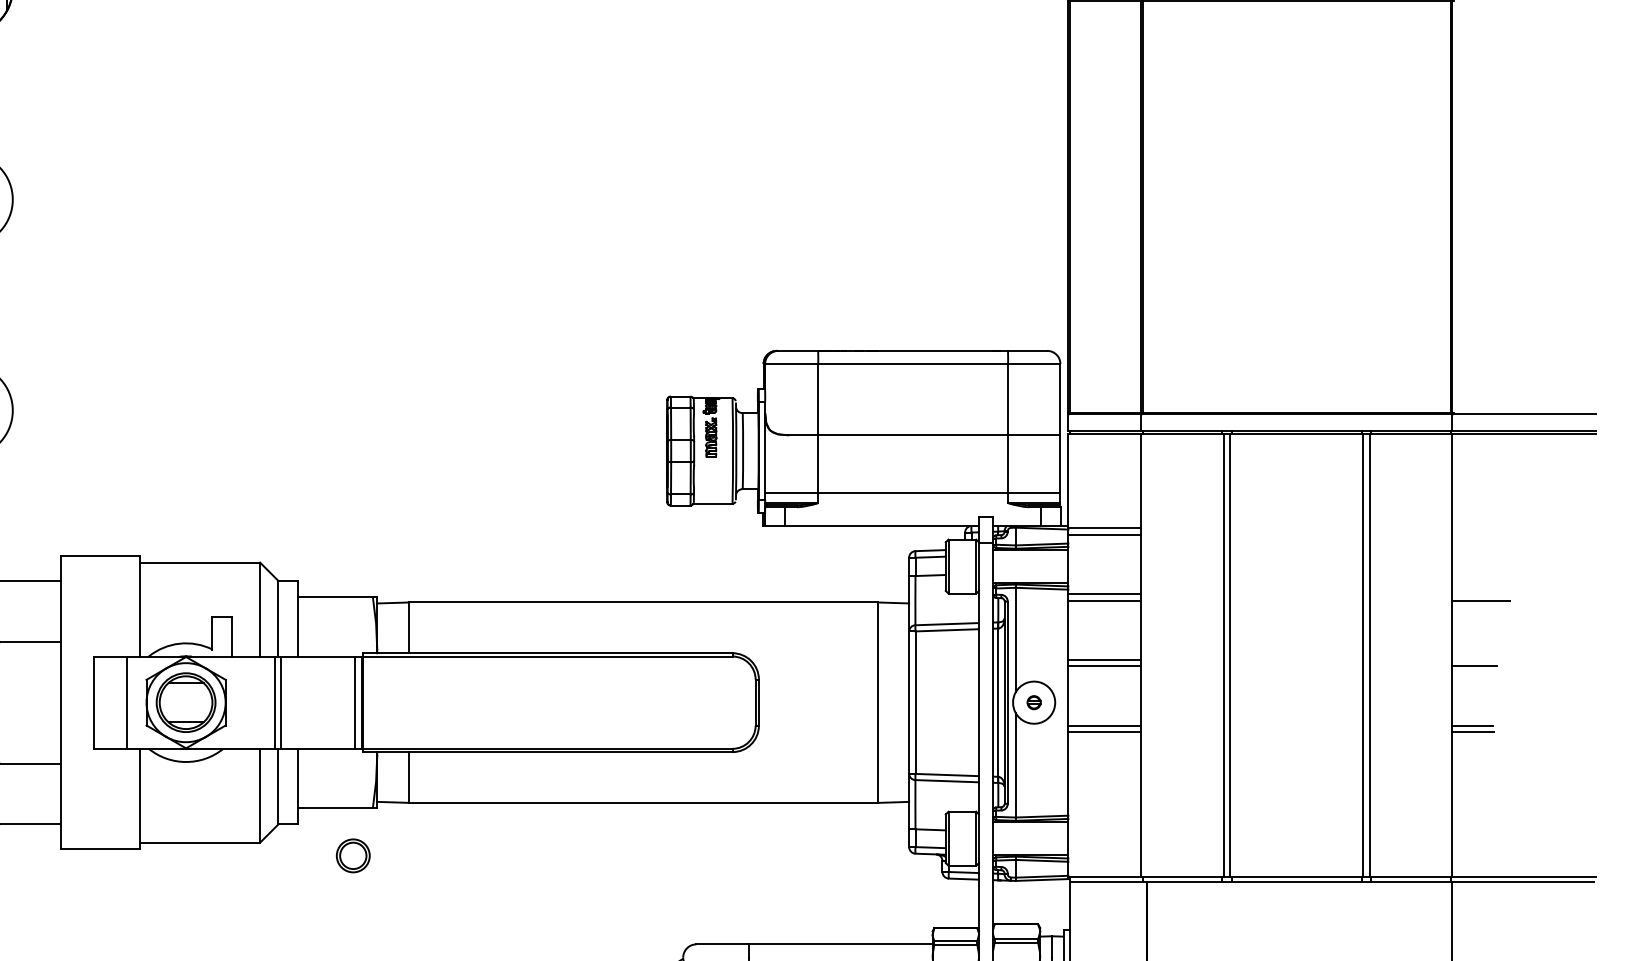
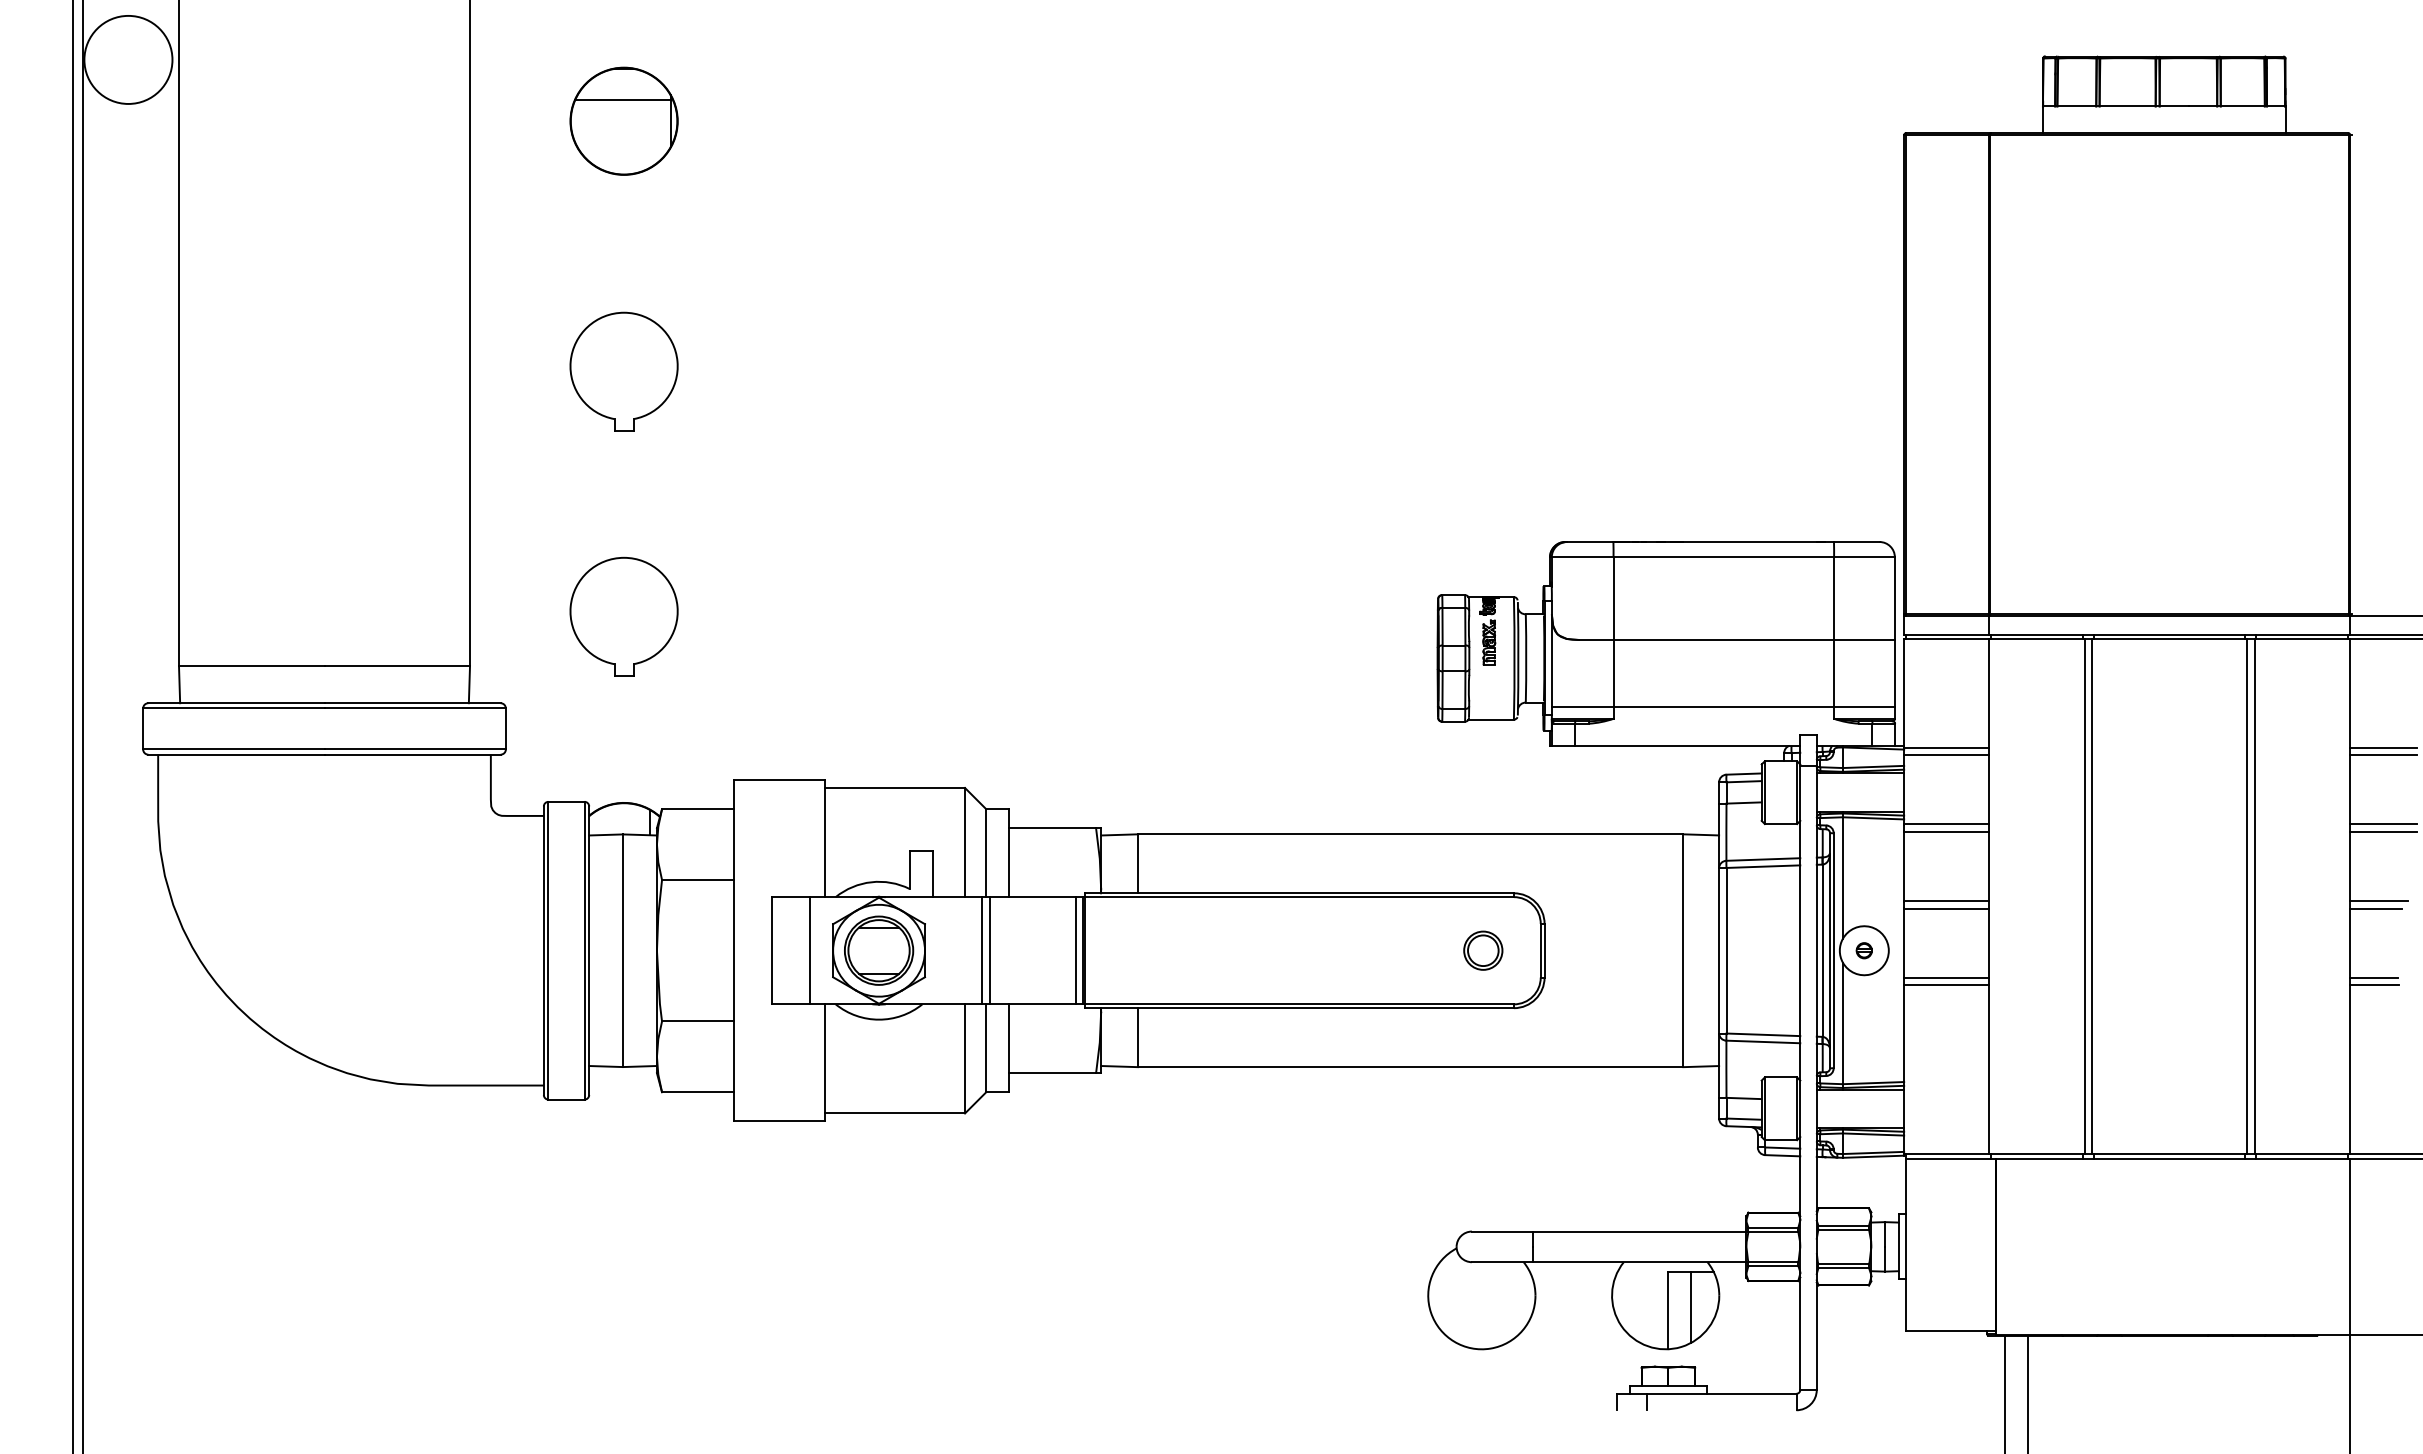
line: (1480, 527) -> (2383, 747), added
line: (1480, 534) -> (2383, 755), added
line: (1480, 594) -> (2383, 824), added
line: (1477, 659) -> (2379, 900), added
part: (353, 855) -> (1483, 950), moved

